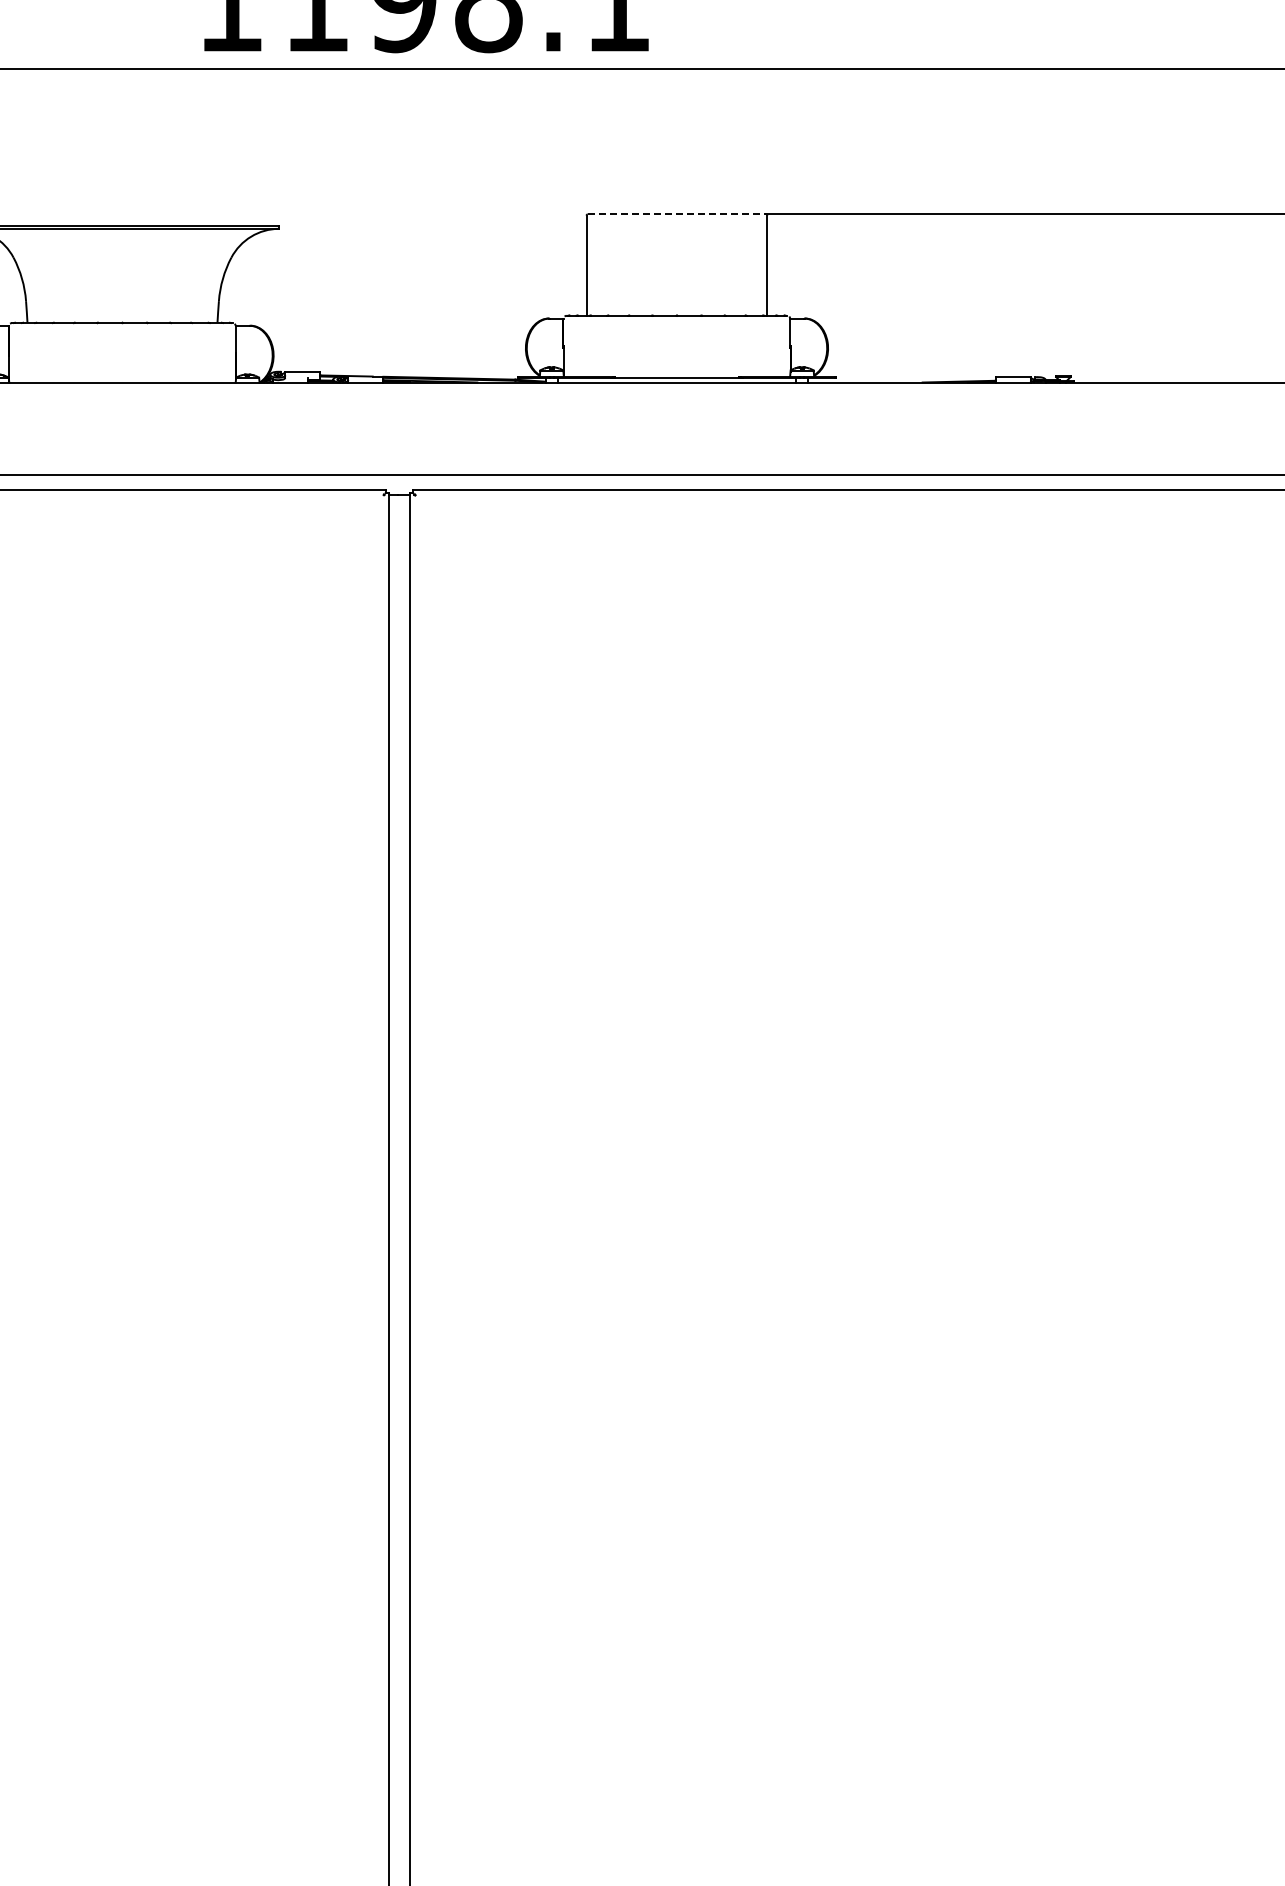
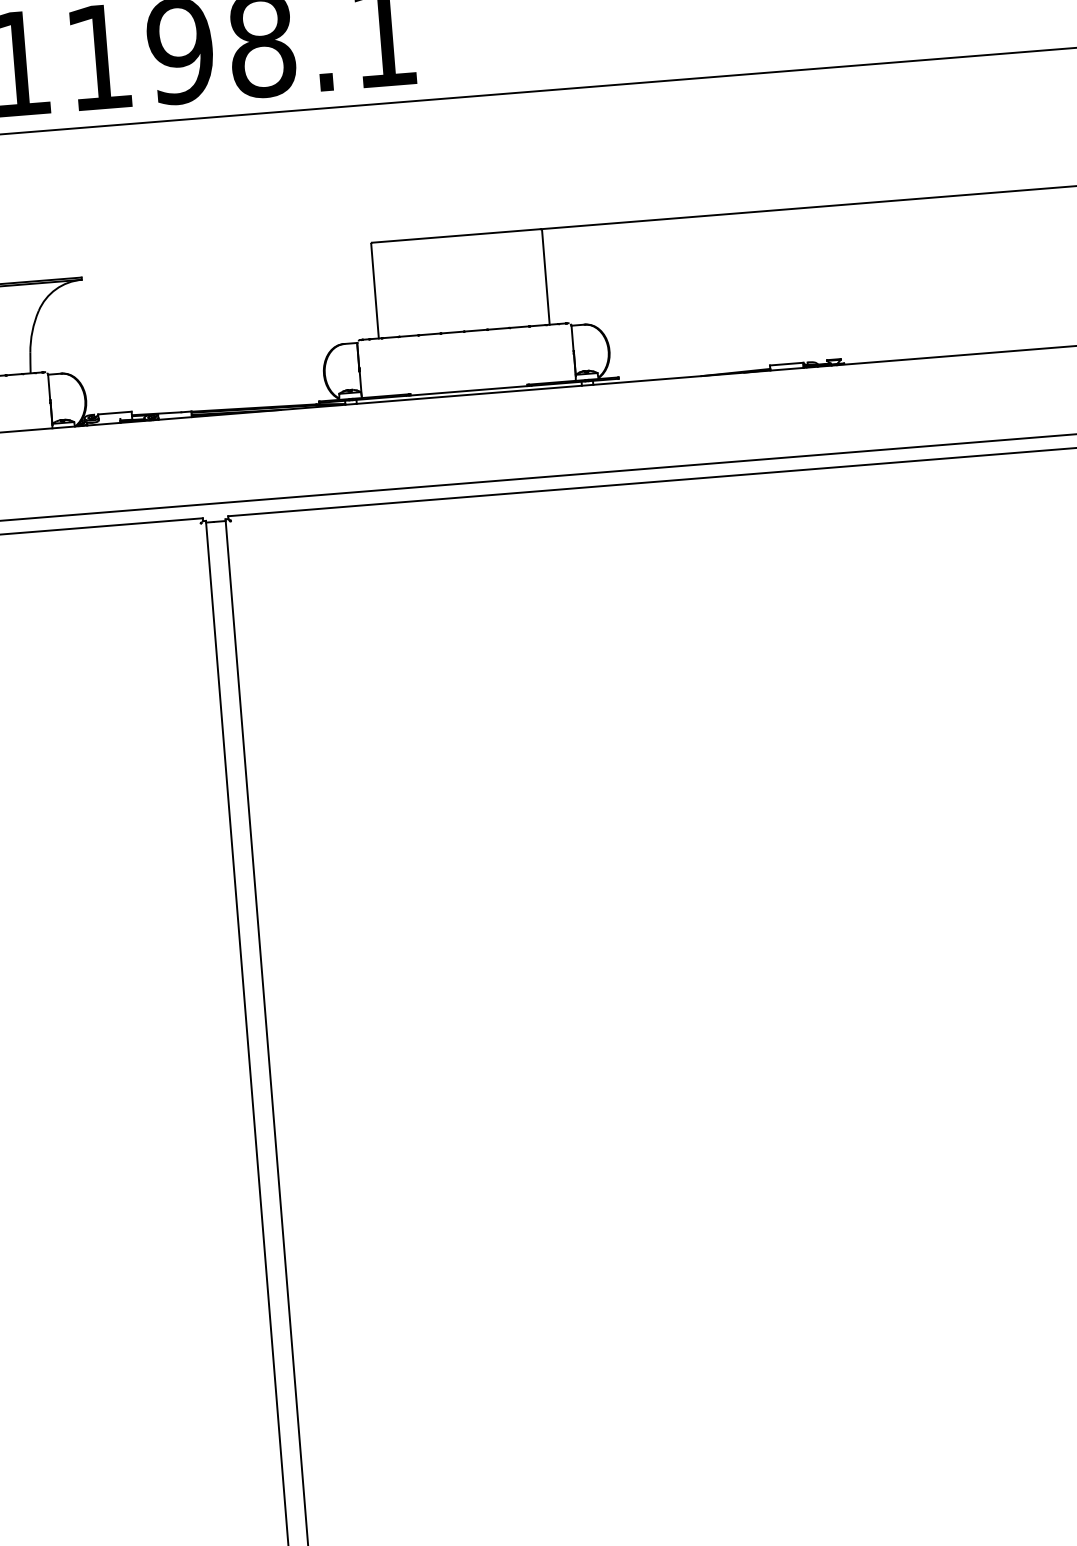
line: (677, 214) -> (457, 236), dashed -> solid

